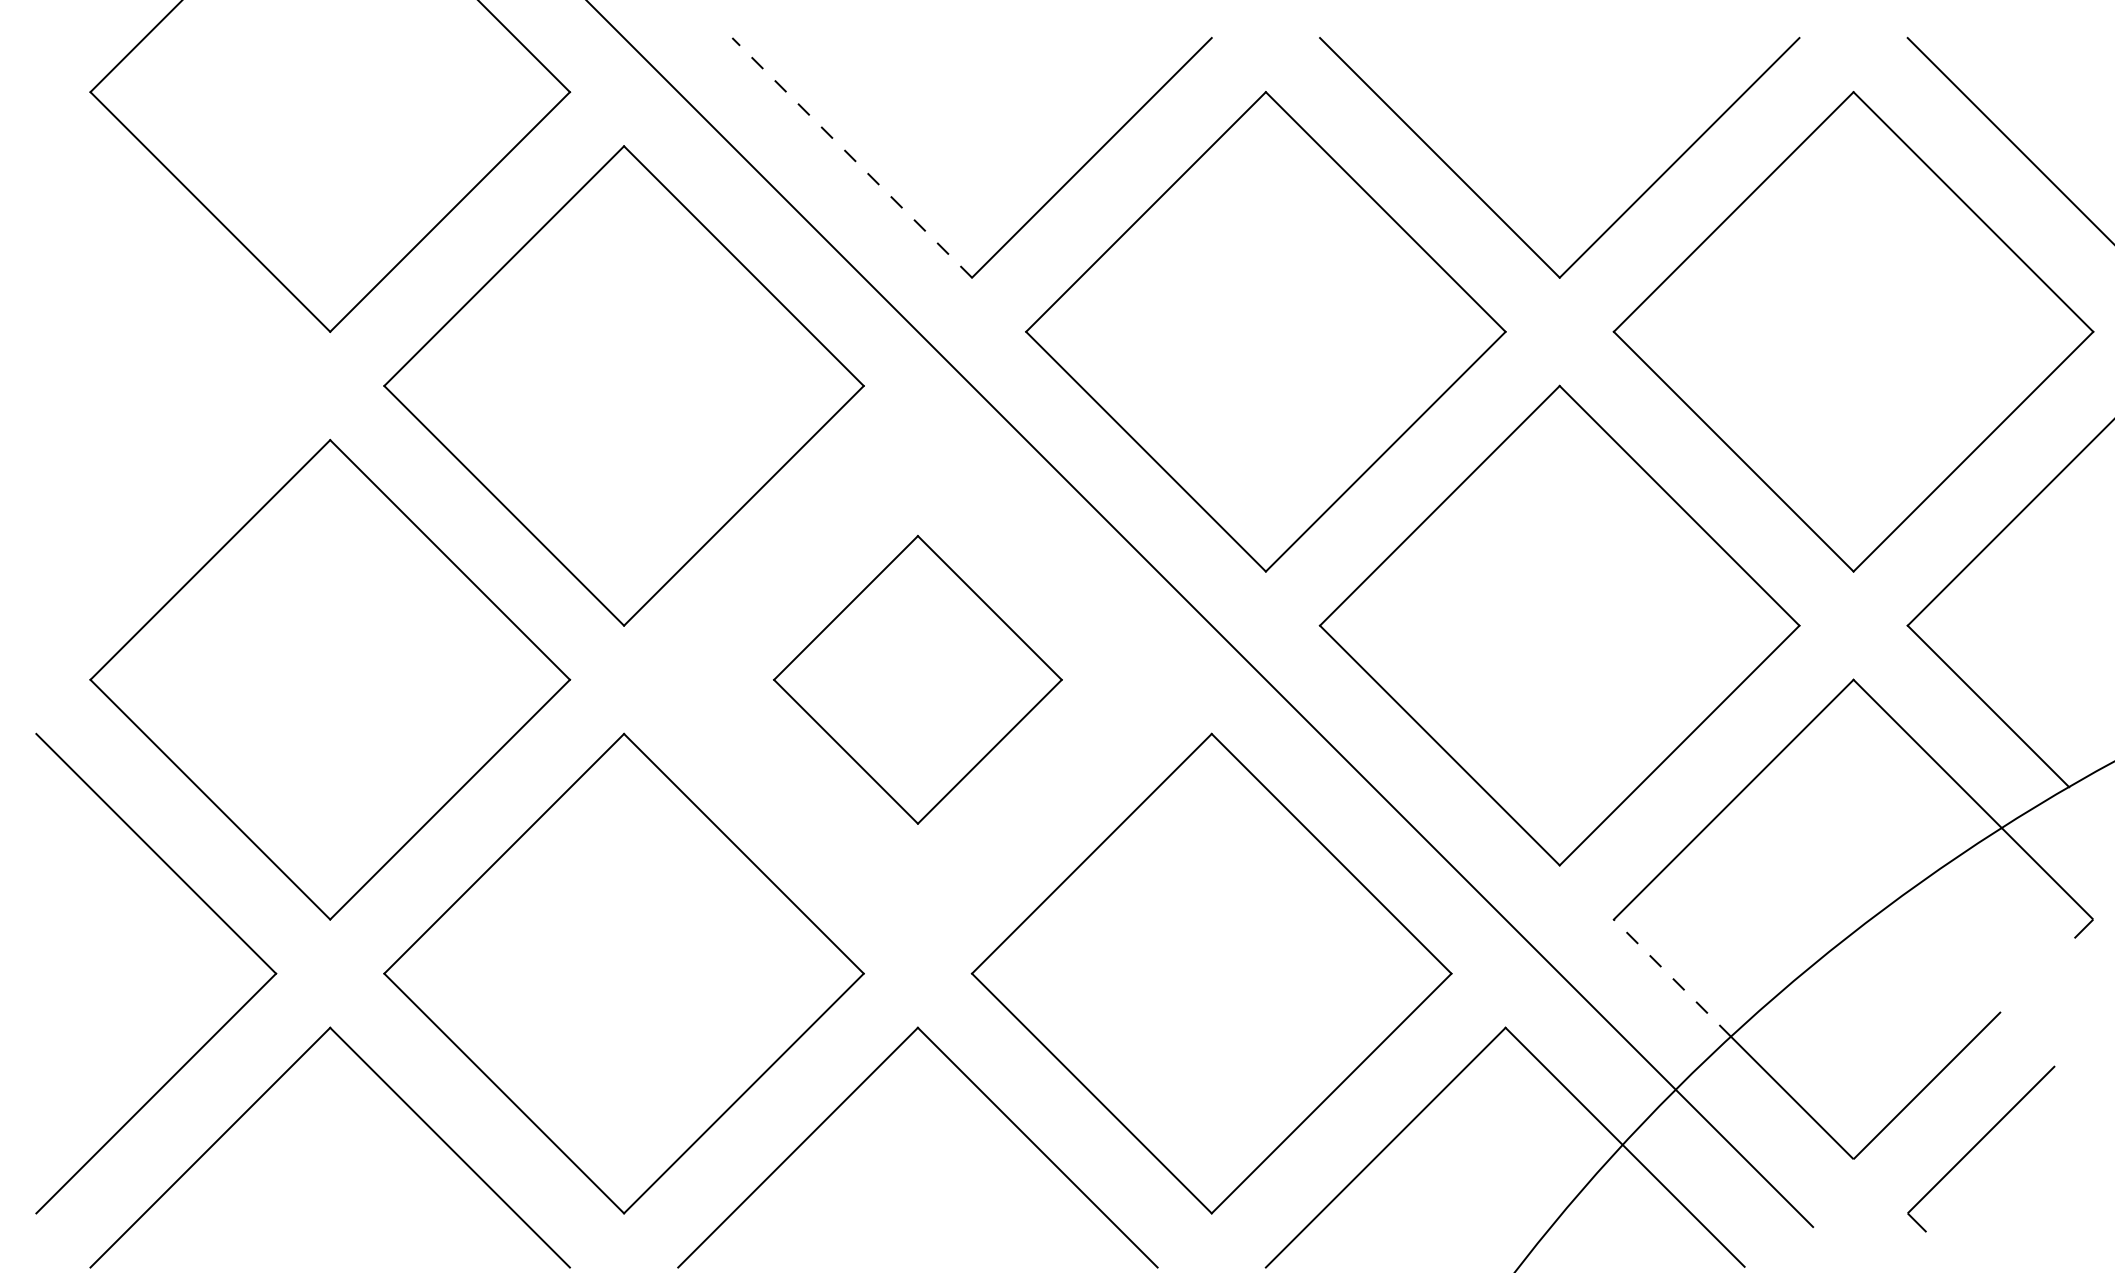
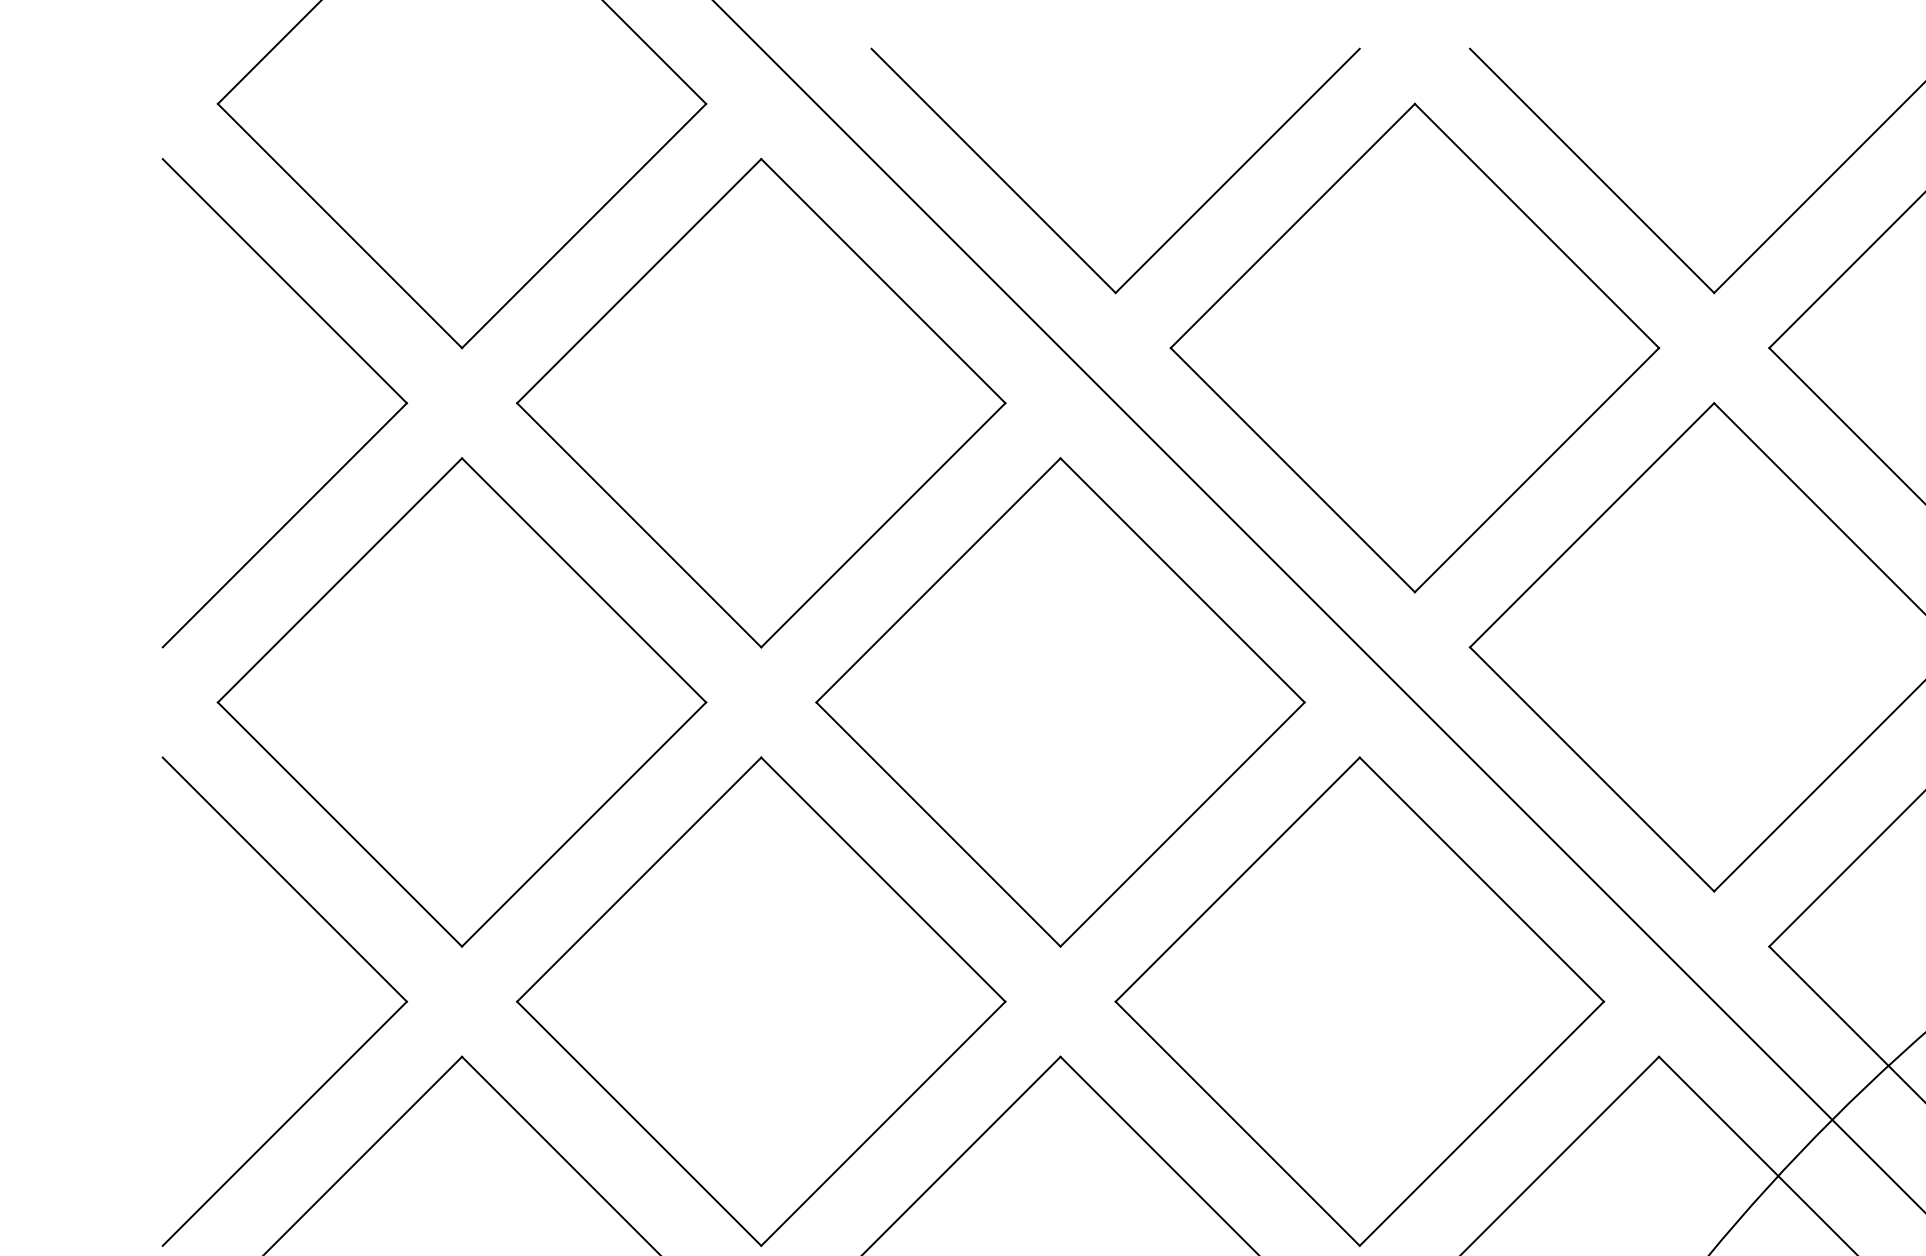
line: (852, 157) -> (993, 170), dashed -> solid
part: (215, 326) -> (345, 342), added
part: (917, 679) -> (1060, 702), size x1.67
line: (1672, 978) -> (1829, 1006), dashed -> solid

